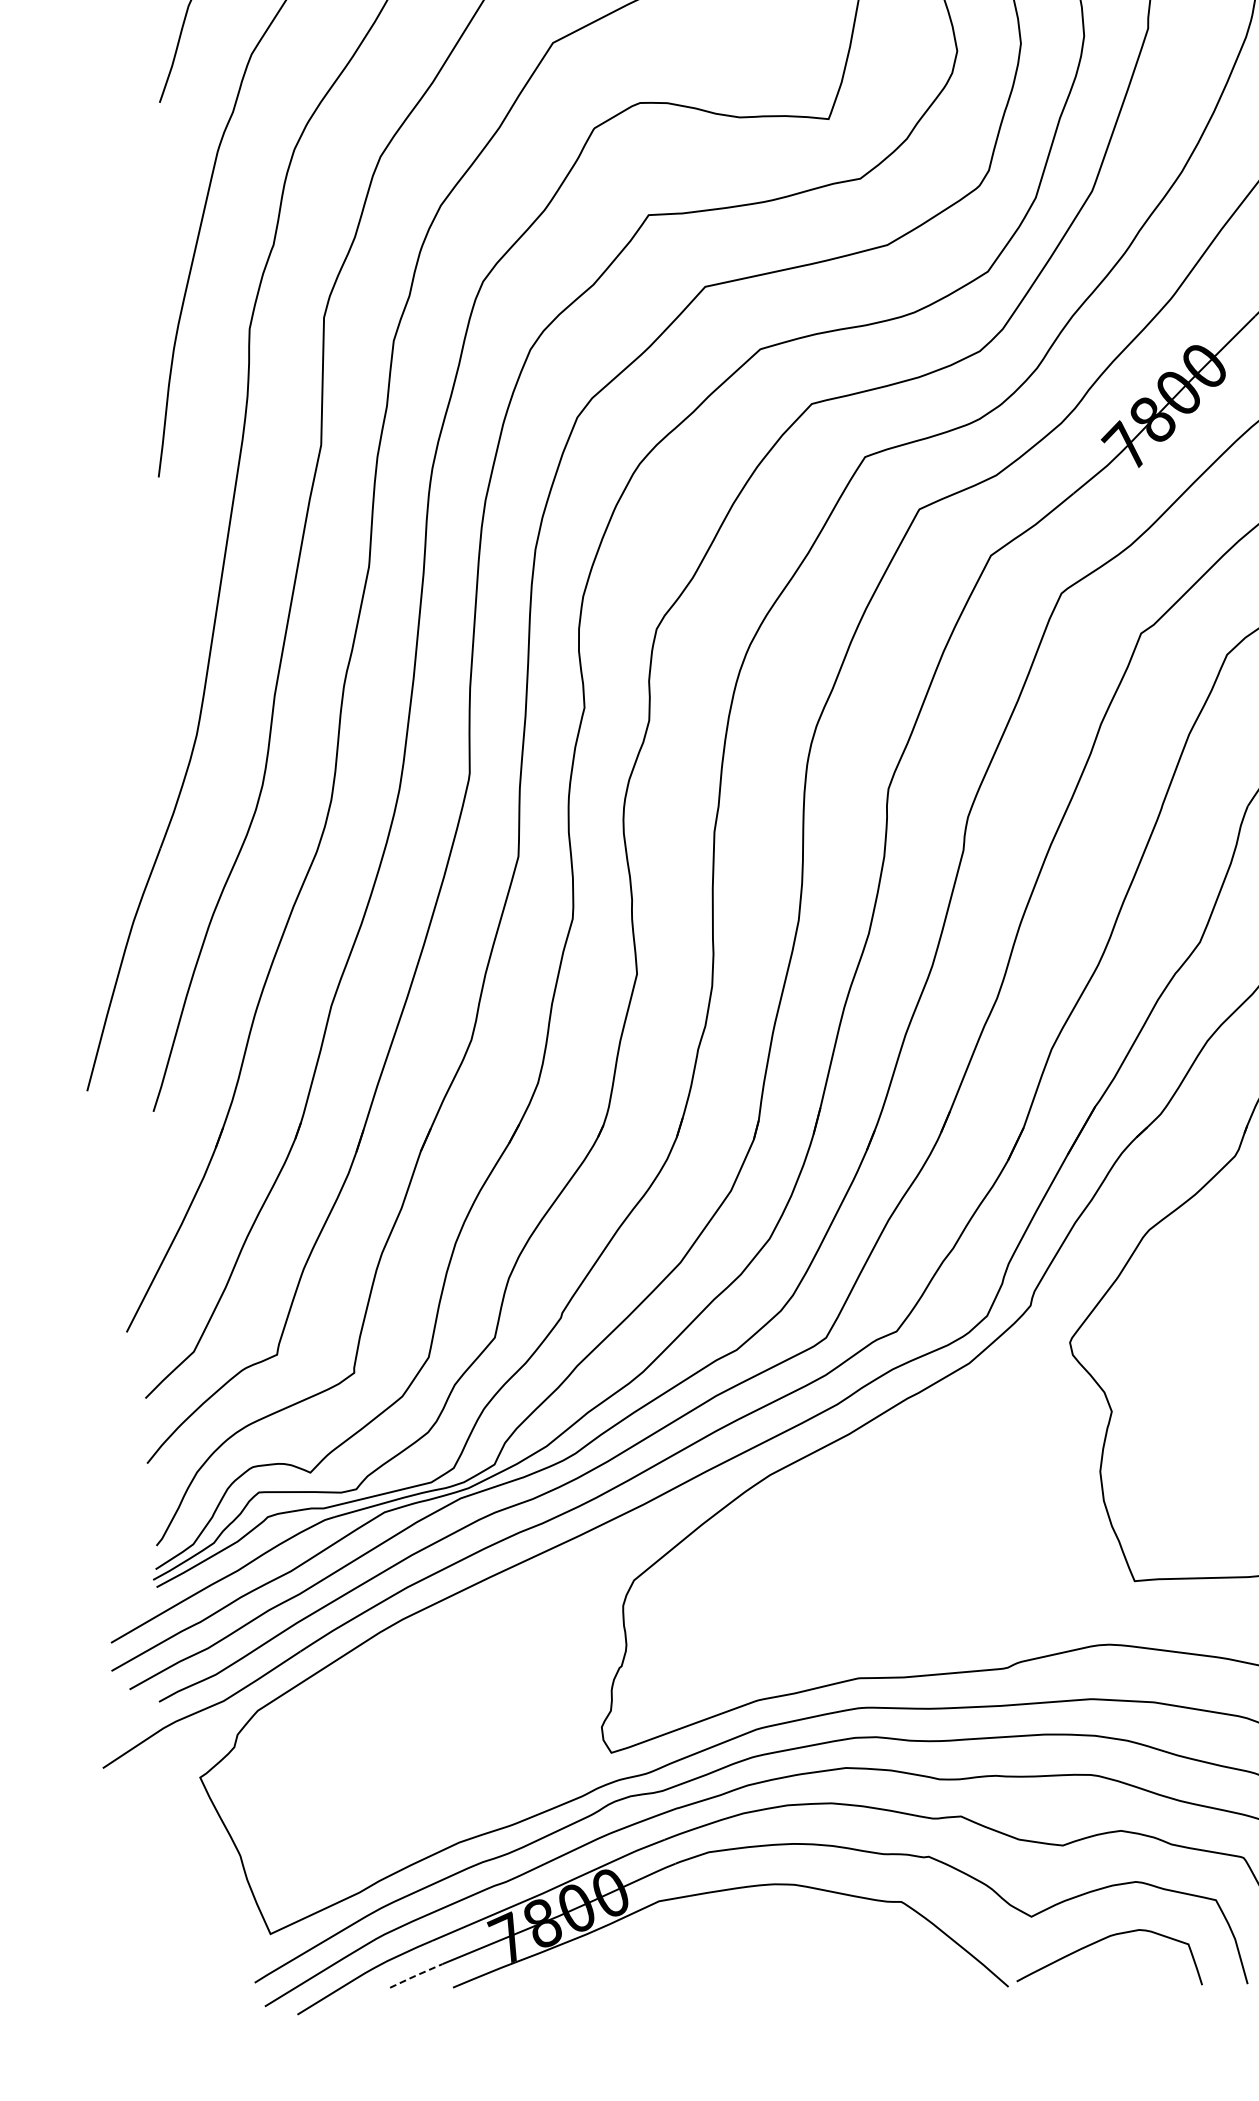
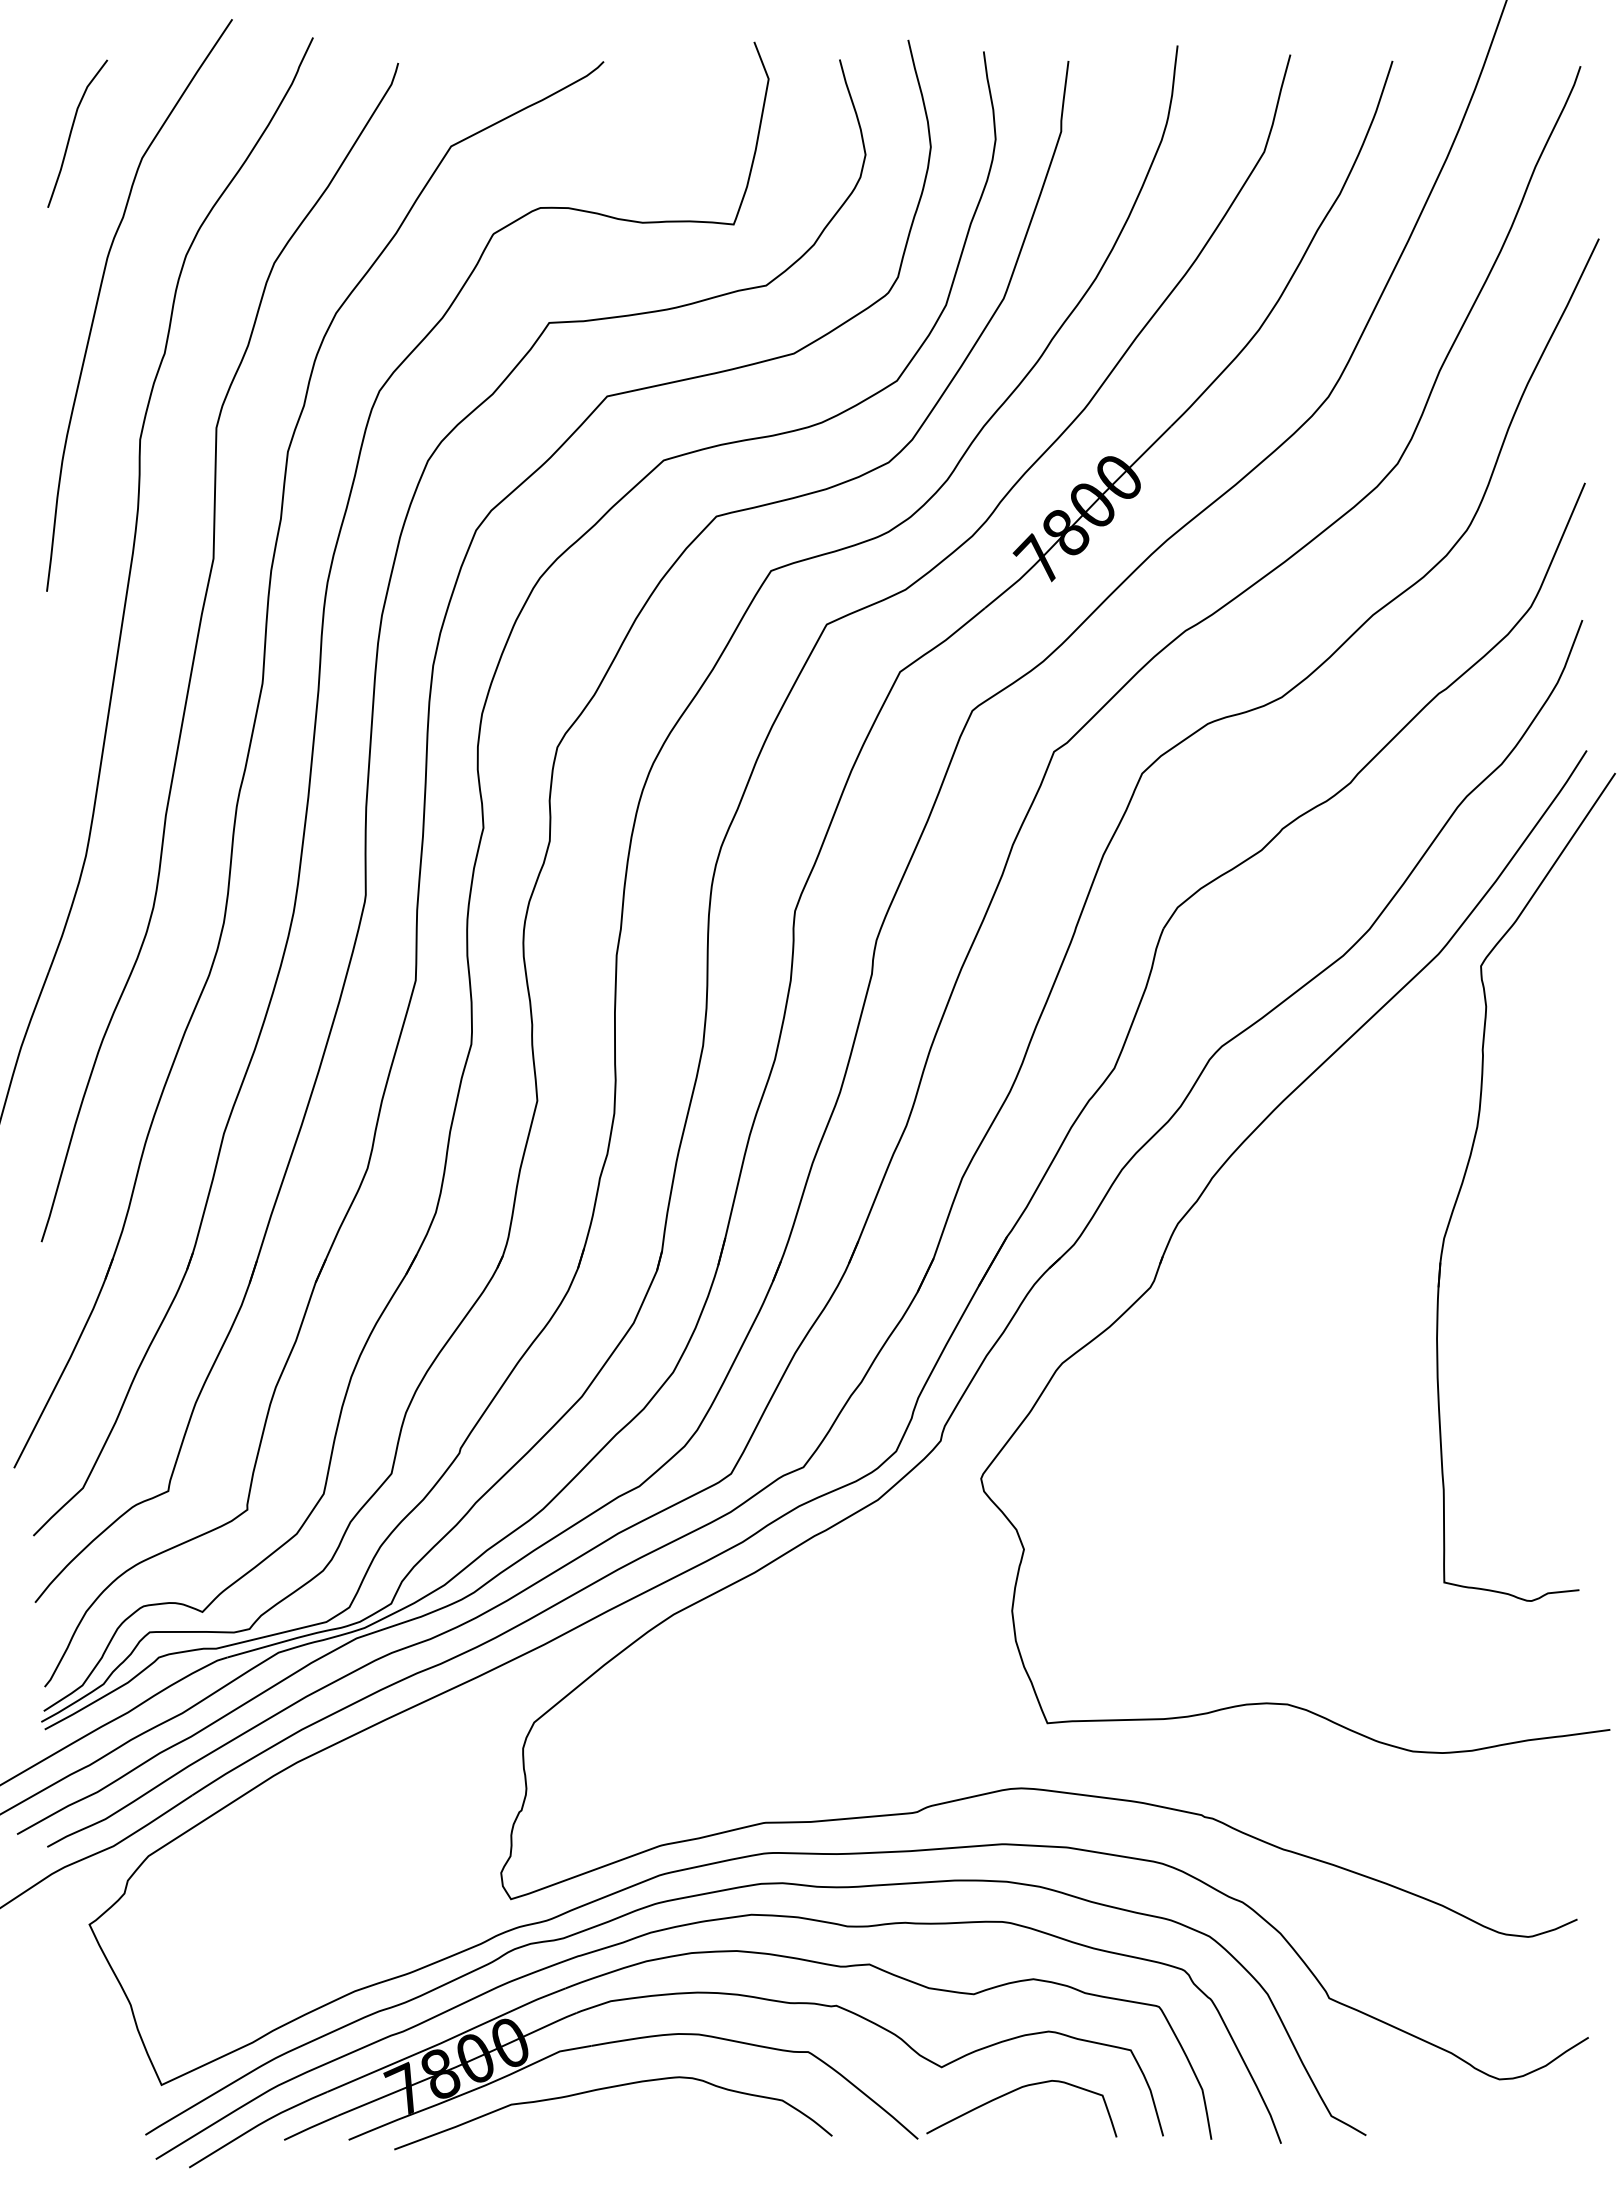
curve: (708, 1937) -> (610, 2088), added
line: (415, 1975) -> (310, 2127), dashed -> solid

